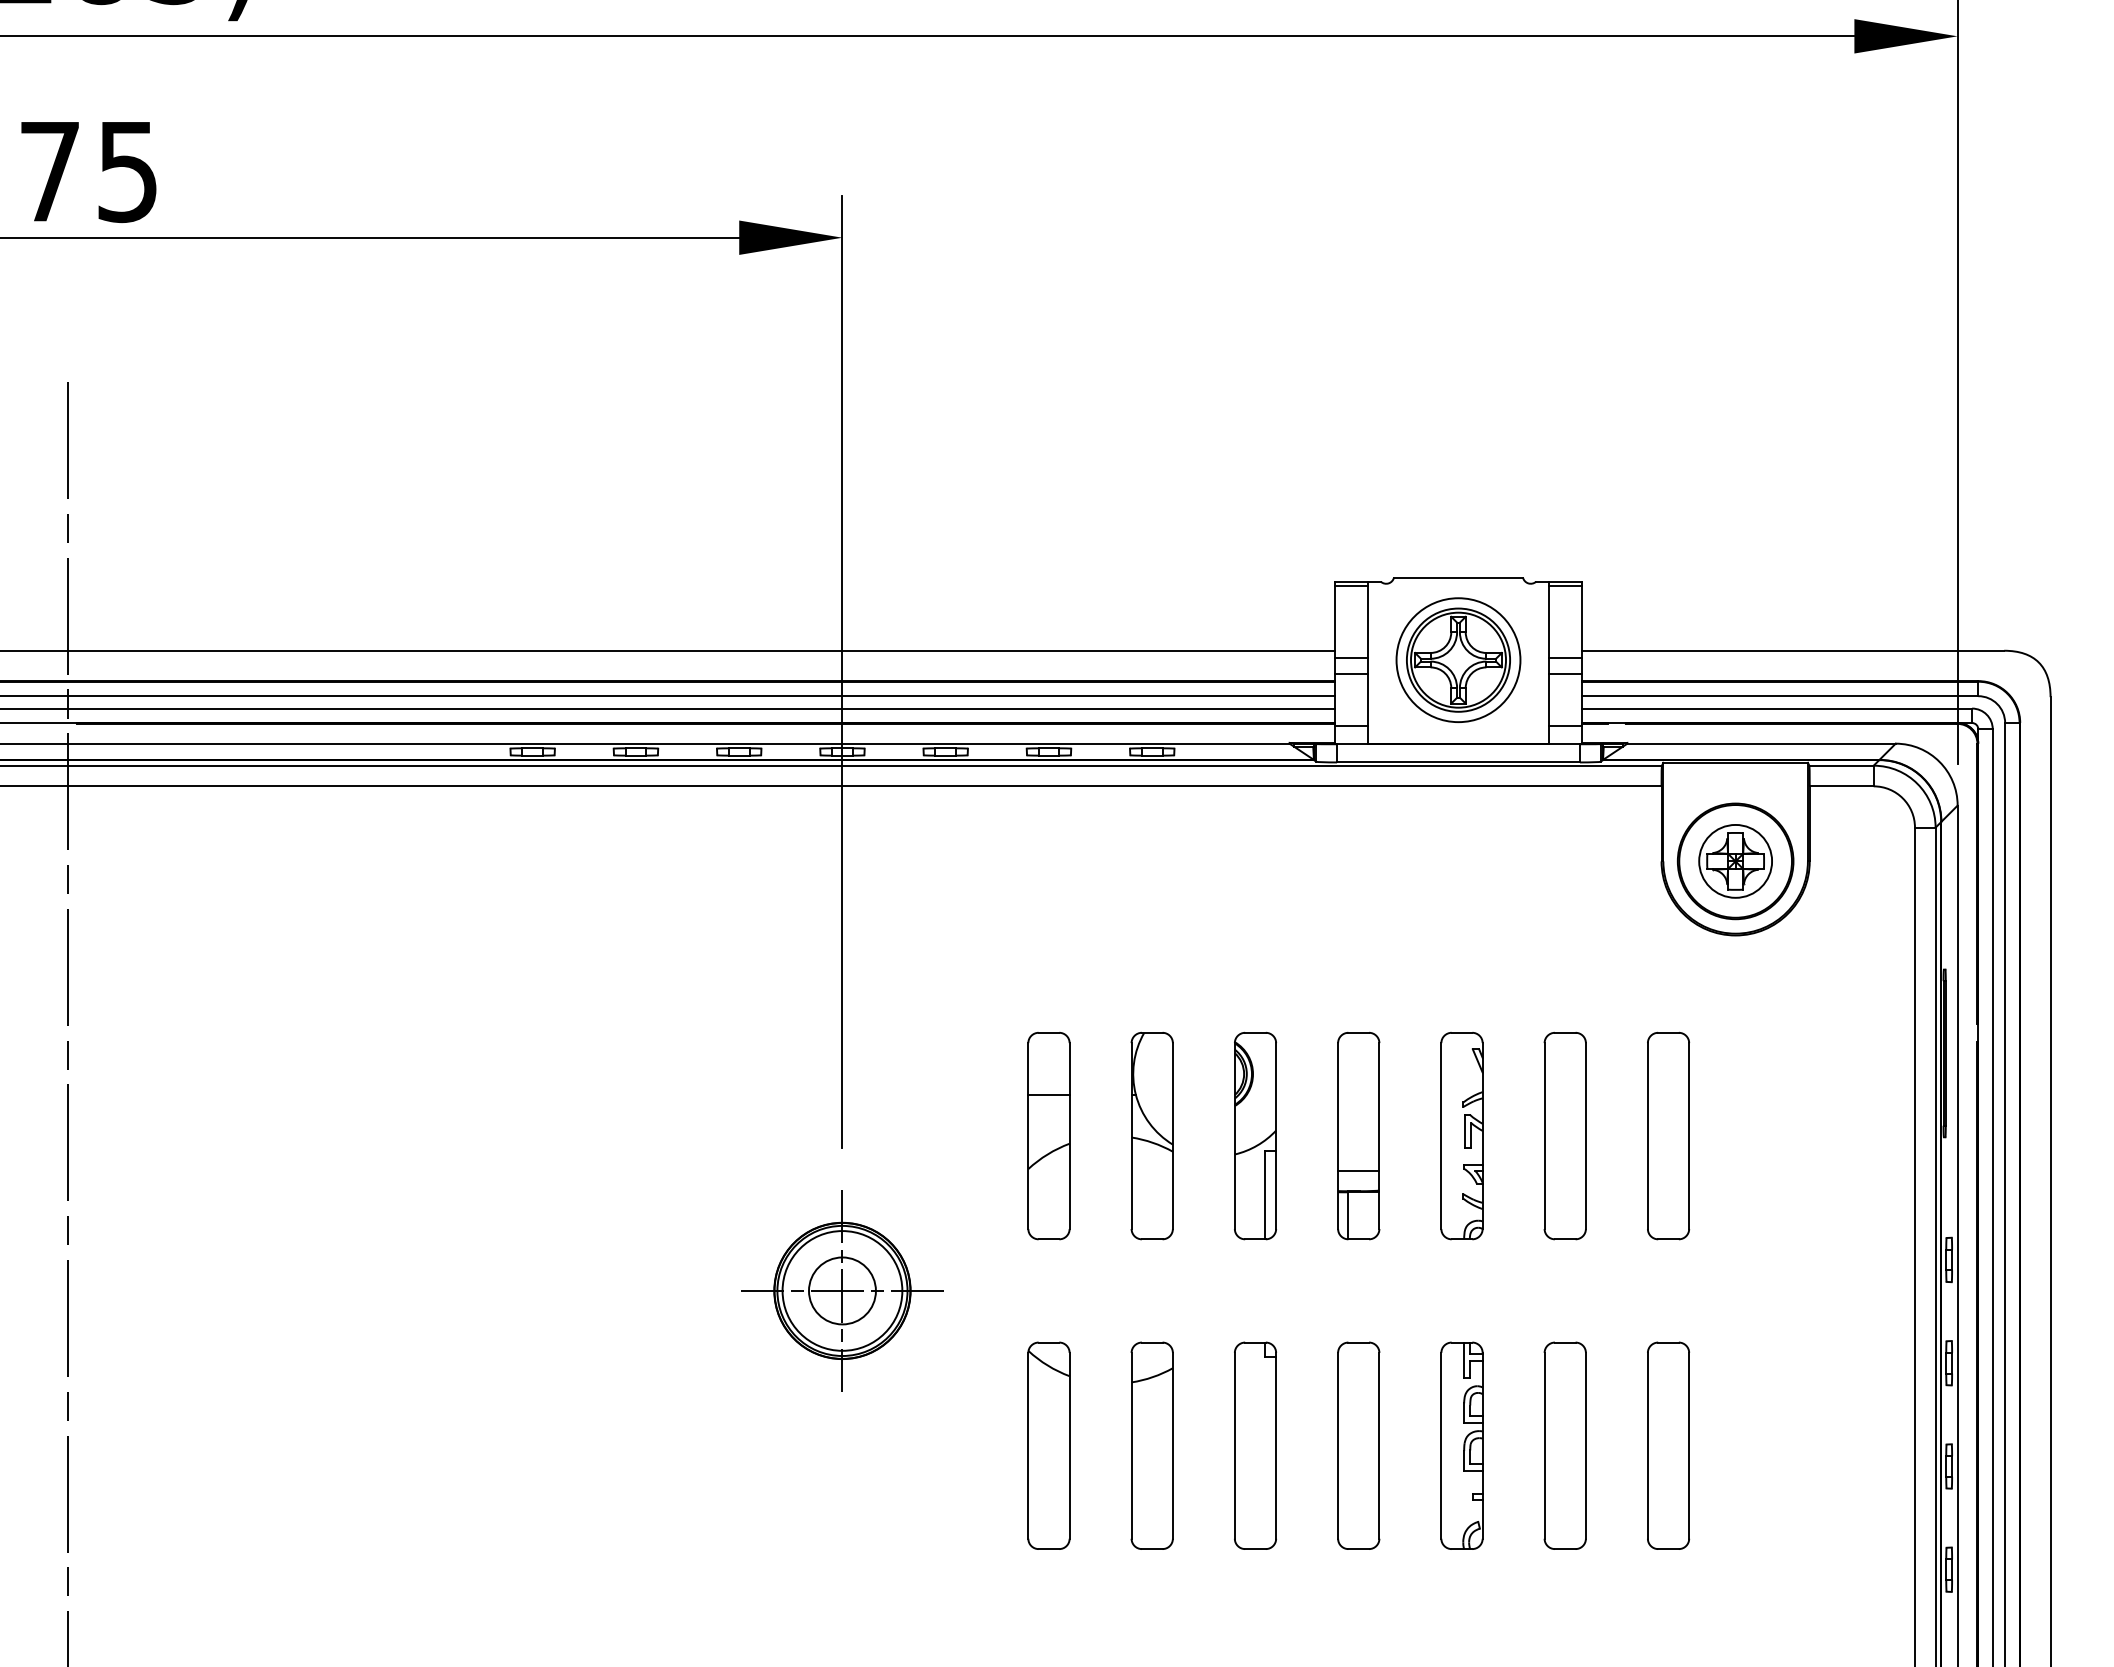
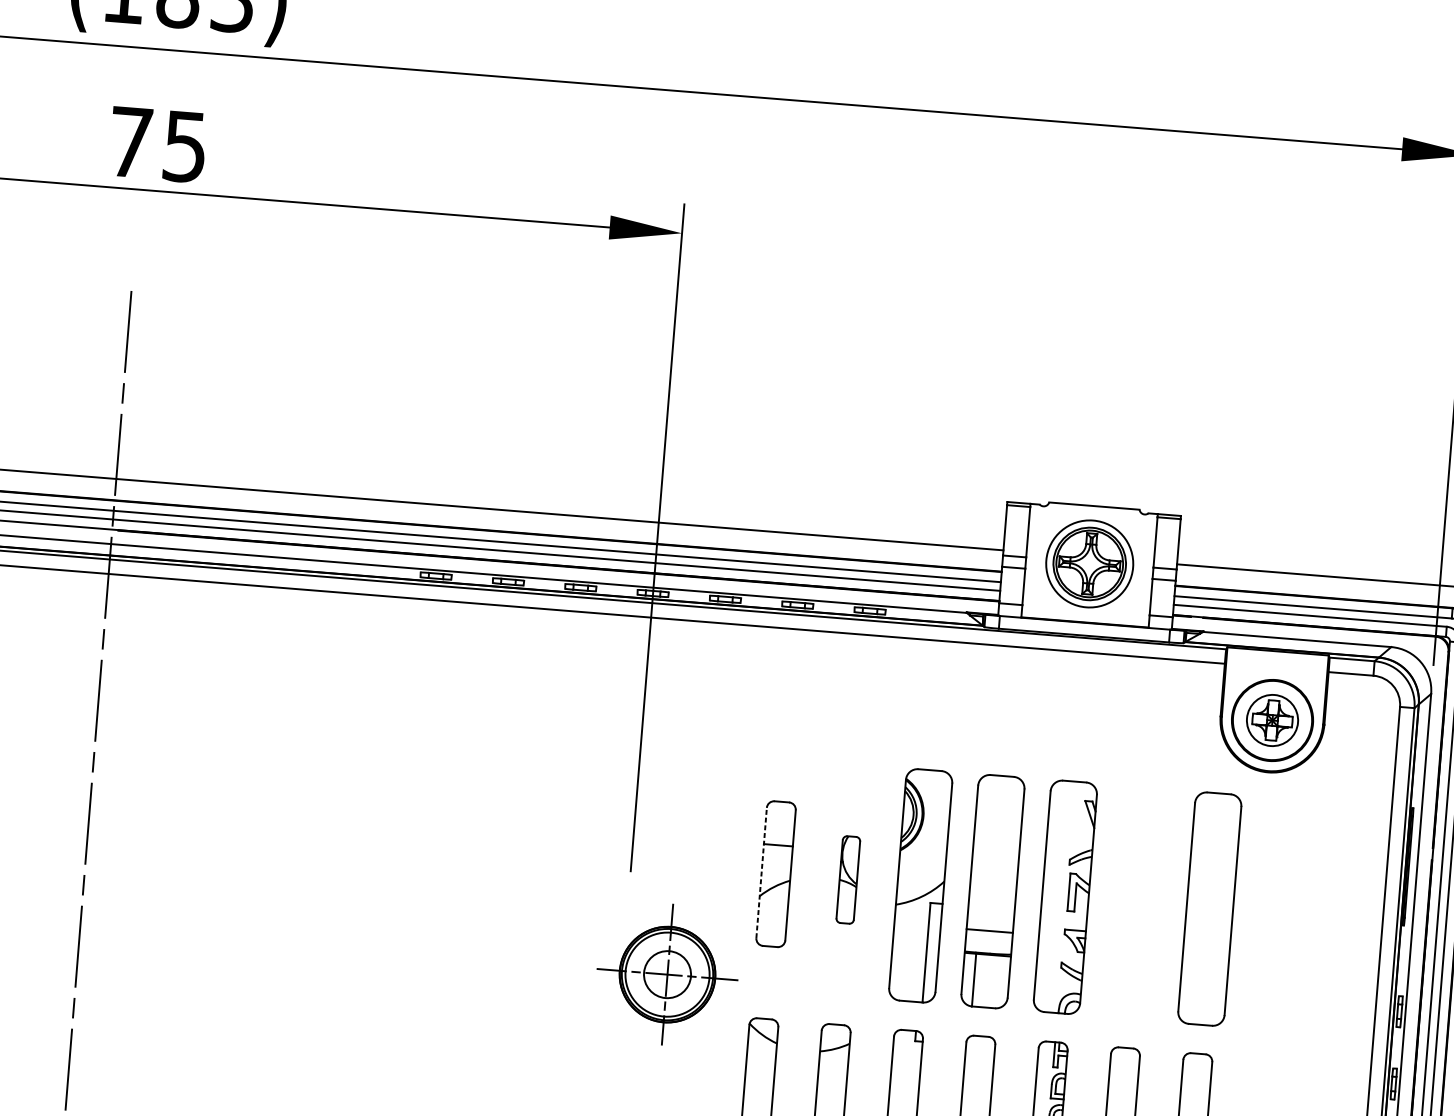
part: (1151, 1135) -> (847, 879), size x0.6
part: (1255, 1135) -> (920, 885), size x1.6
part: (1358, 1135) -> (992, 891), size x1.6
part: (1564, 1135) -> (1137, 902), removed
part: (1668, 1135) -> (1210, 908), size x1.6
line: (1028, 1136) -> (761, 873), solid -> dashed
part: (1461, 1136) -> (1065, 897), size x1.6
part: (842, 1290) -> (667, 974), moved

